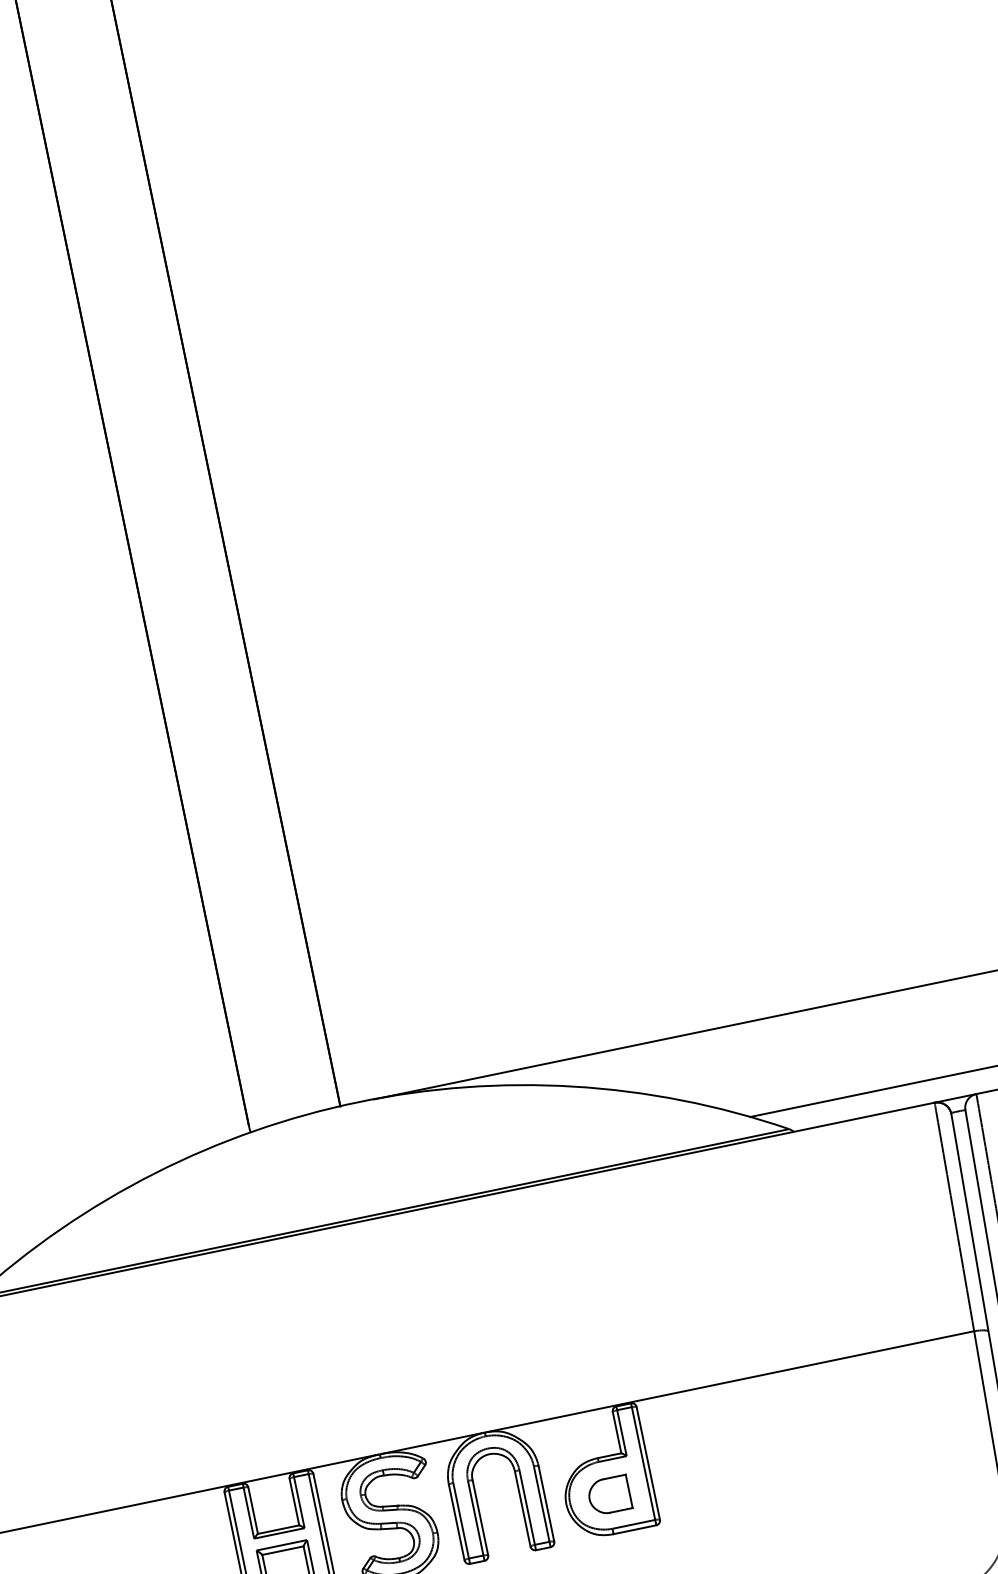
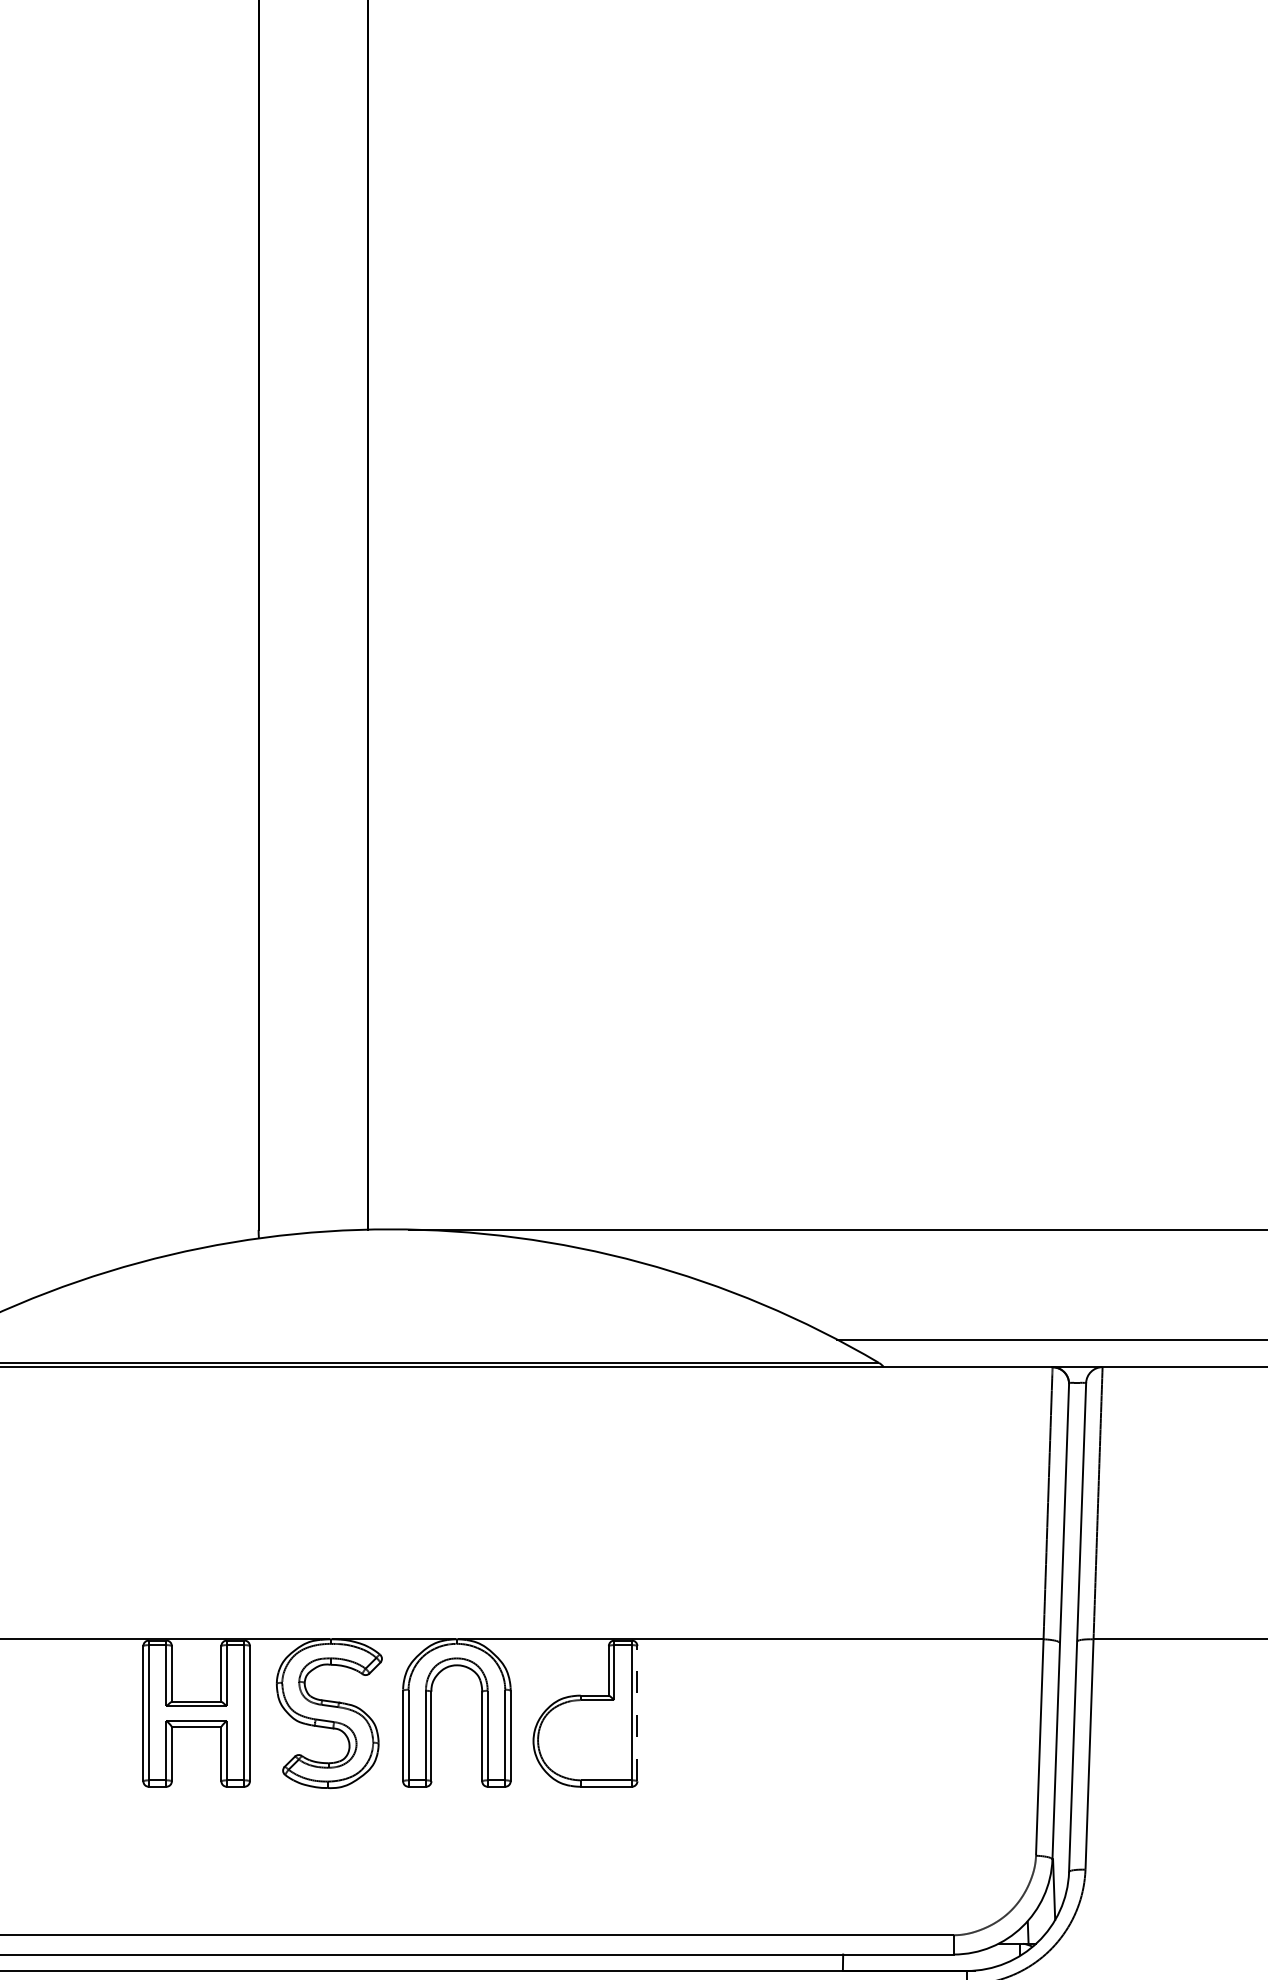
line: (648, 1463) -> (637, 1713), solid -> dashed
part: (608, 1495) -> (584, 1741), removed

